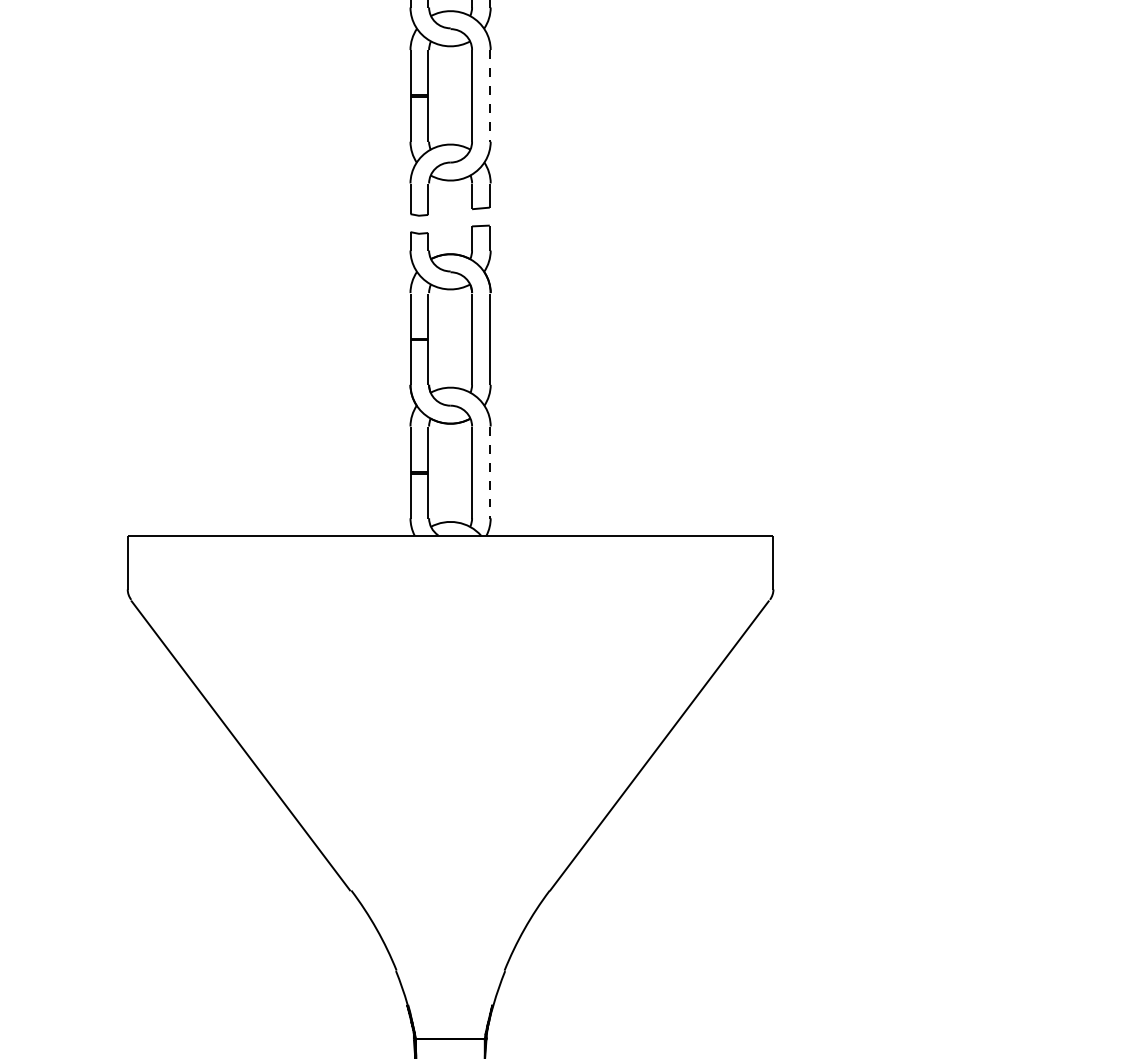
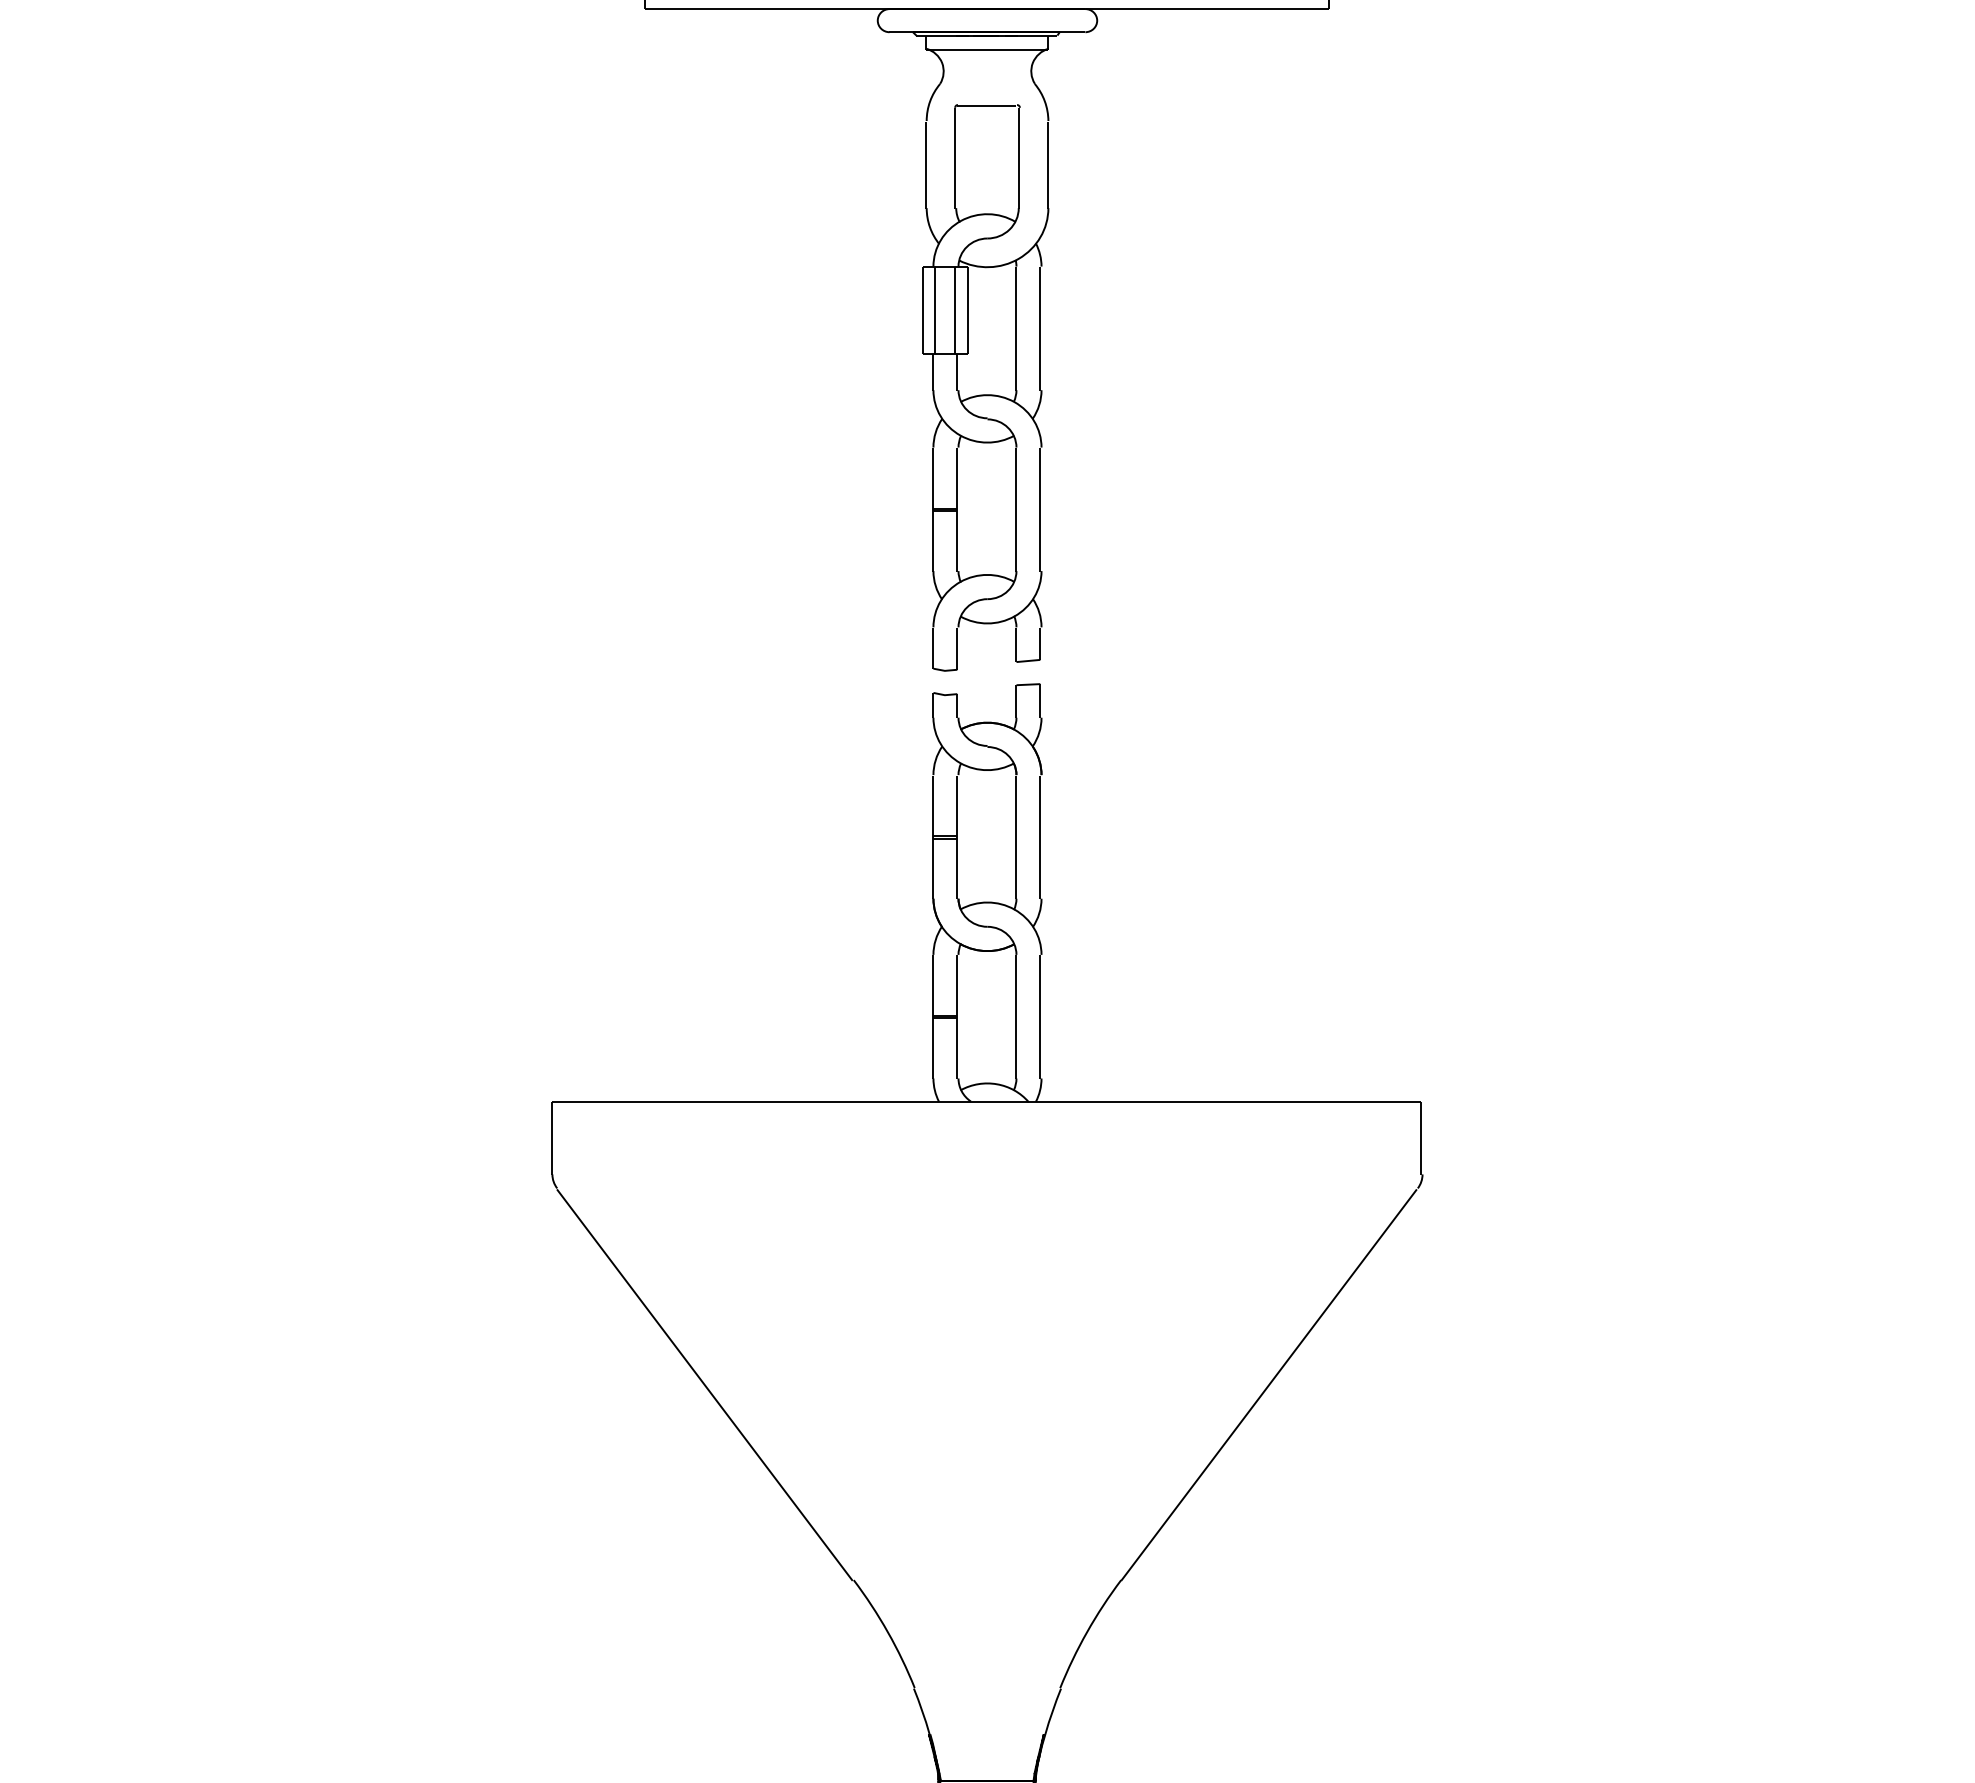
line: (489, 96) -> (1040, 509), dashed -> solid
line: (489, 472) -> (1040, 1017), dashed -> solid

